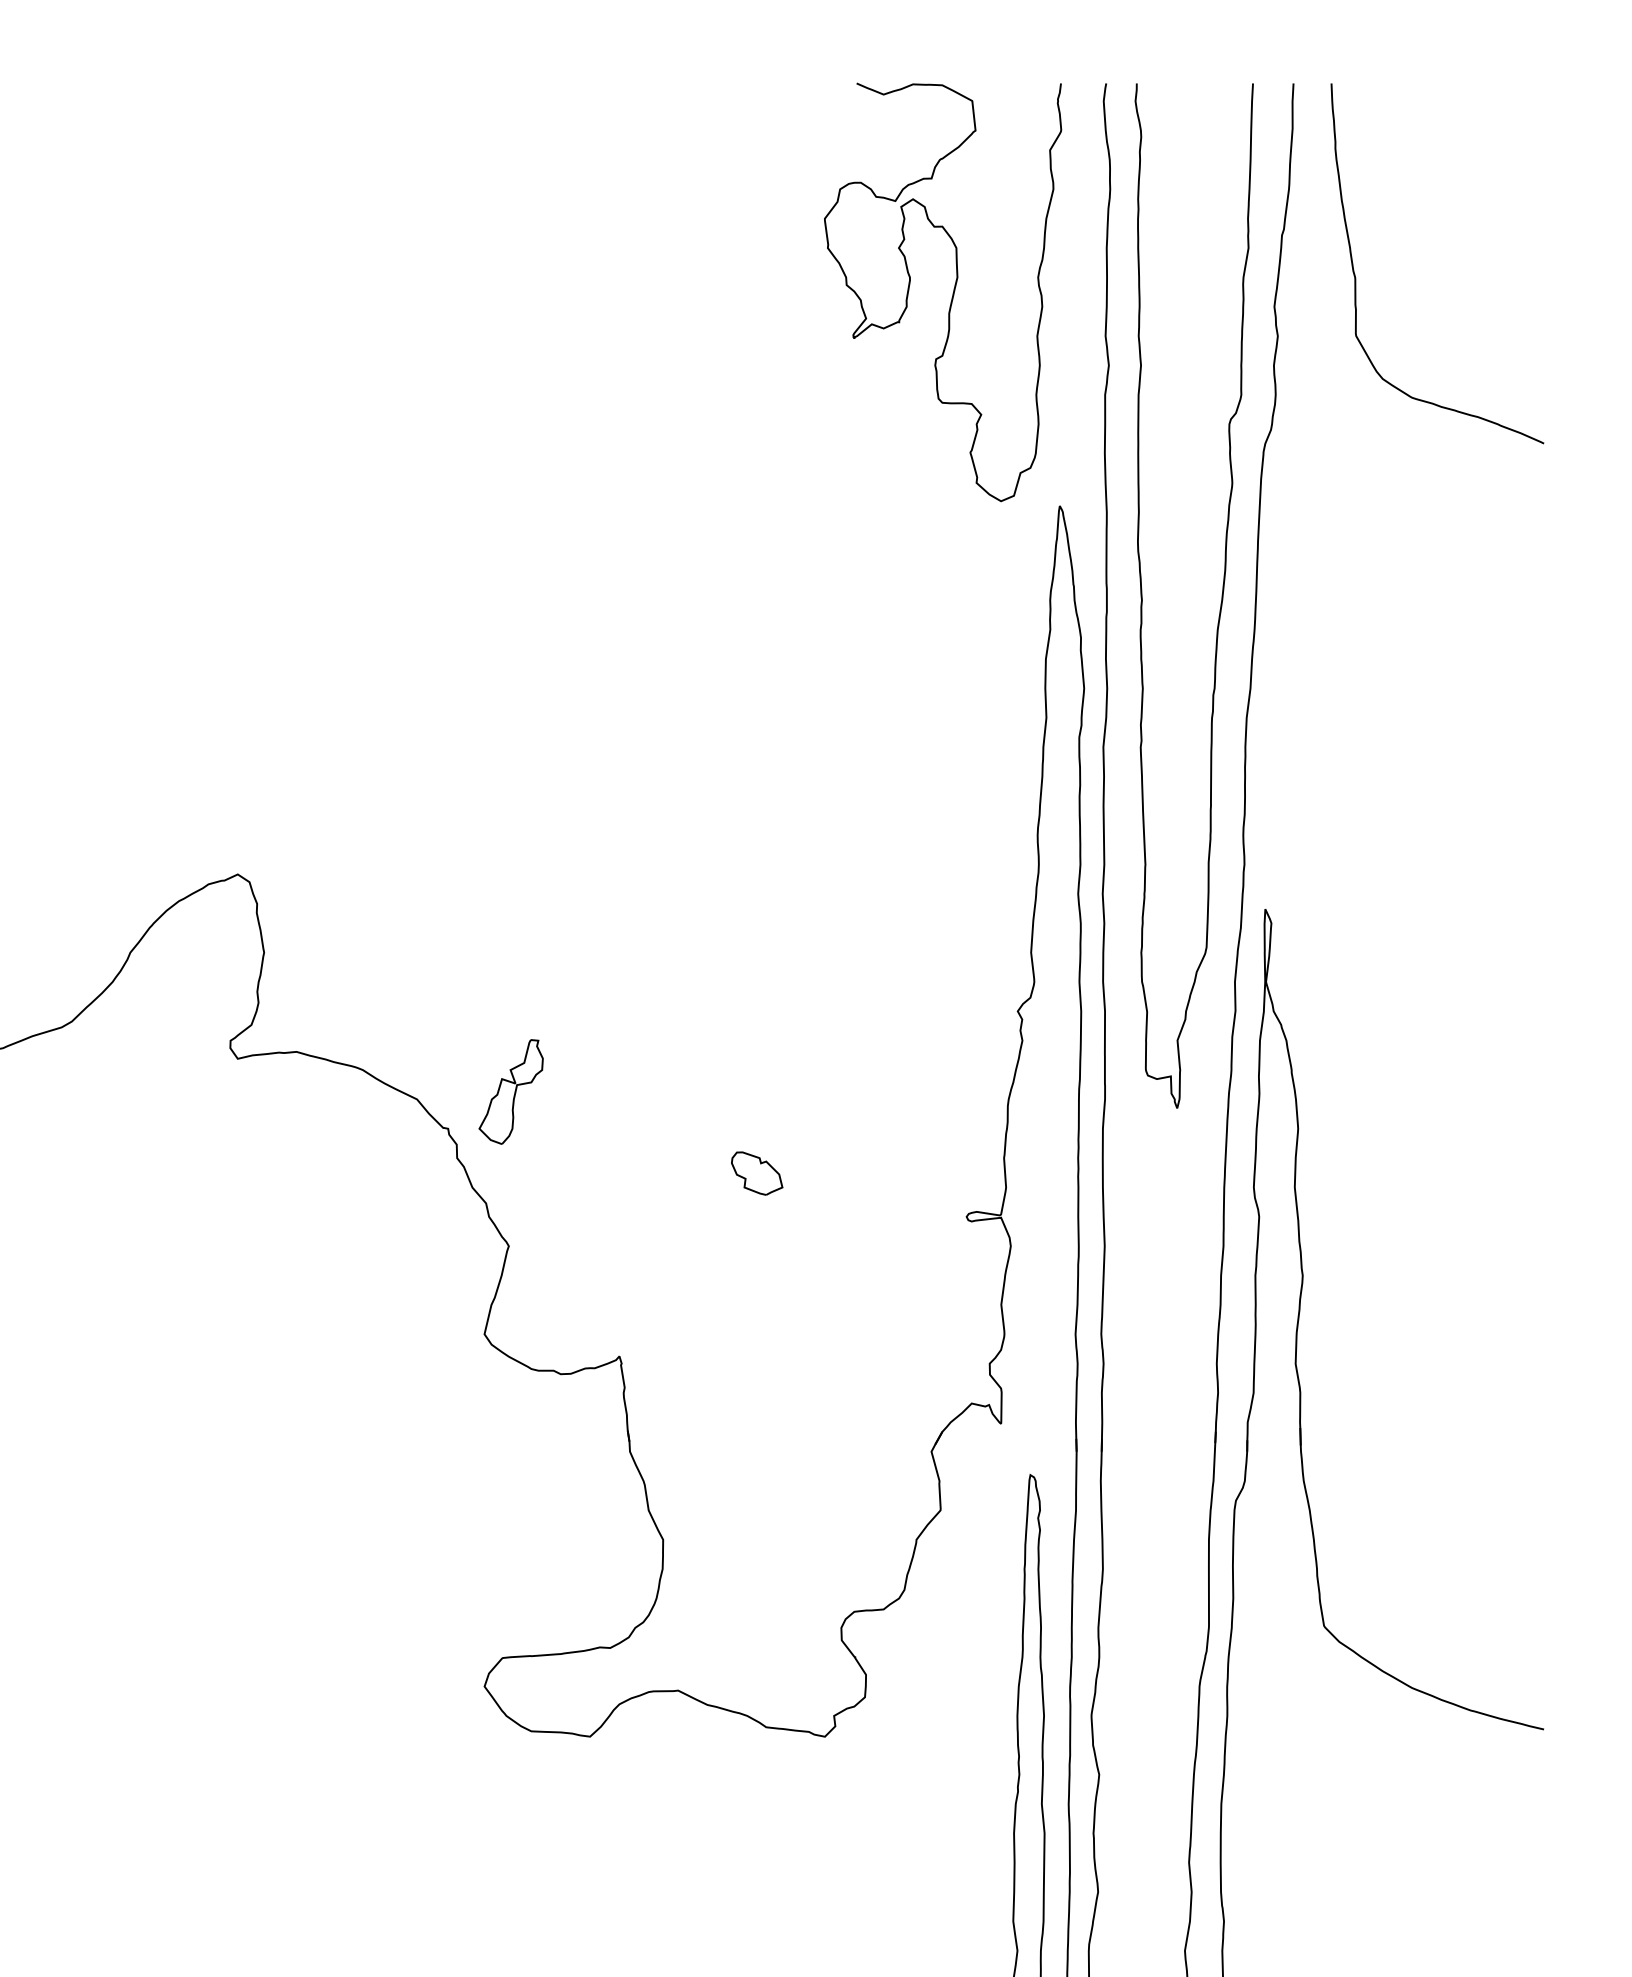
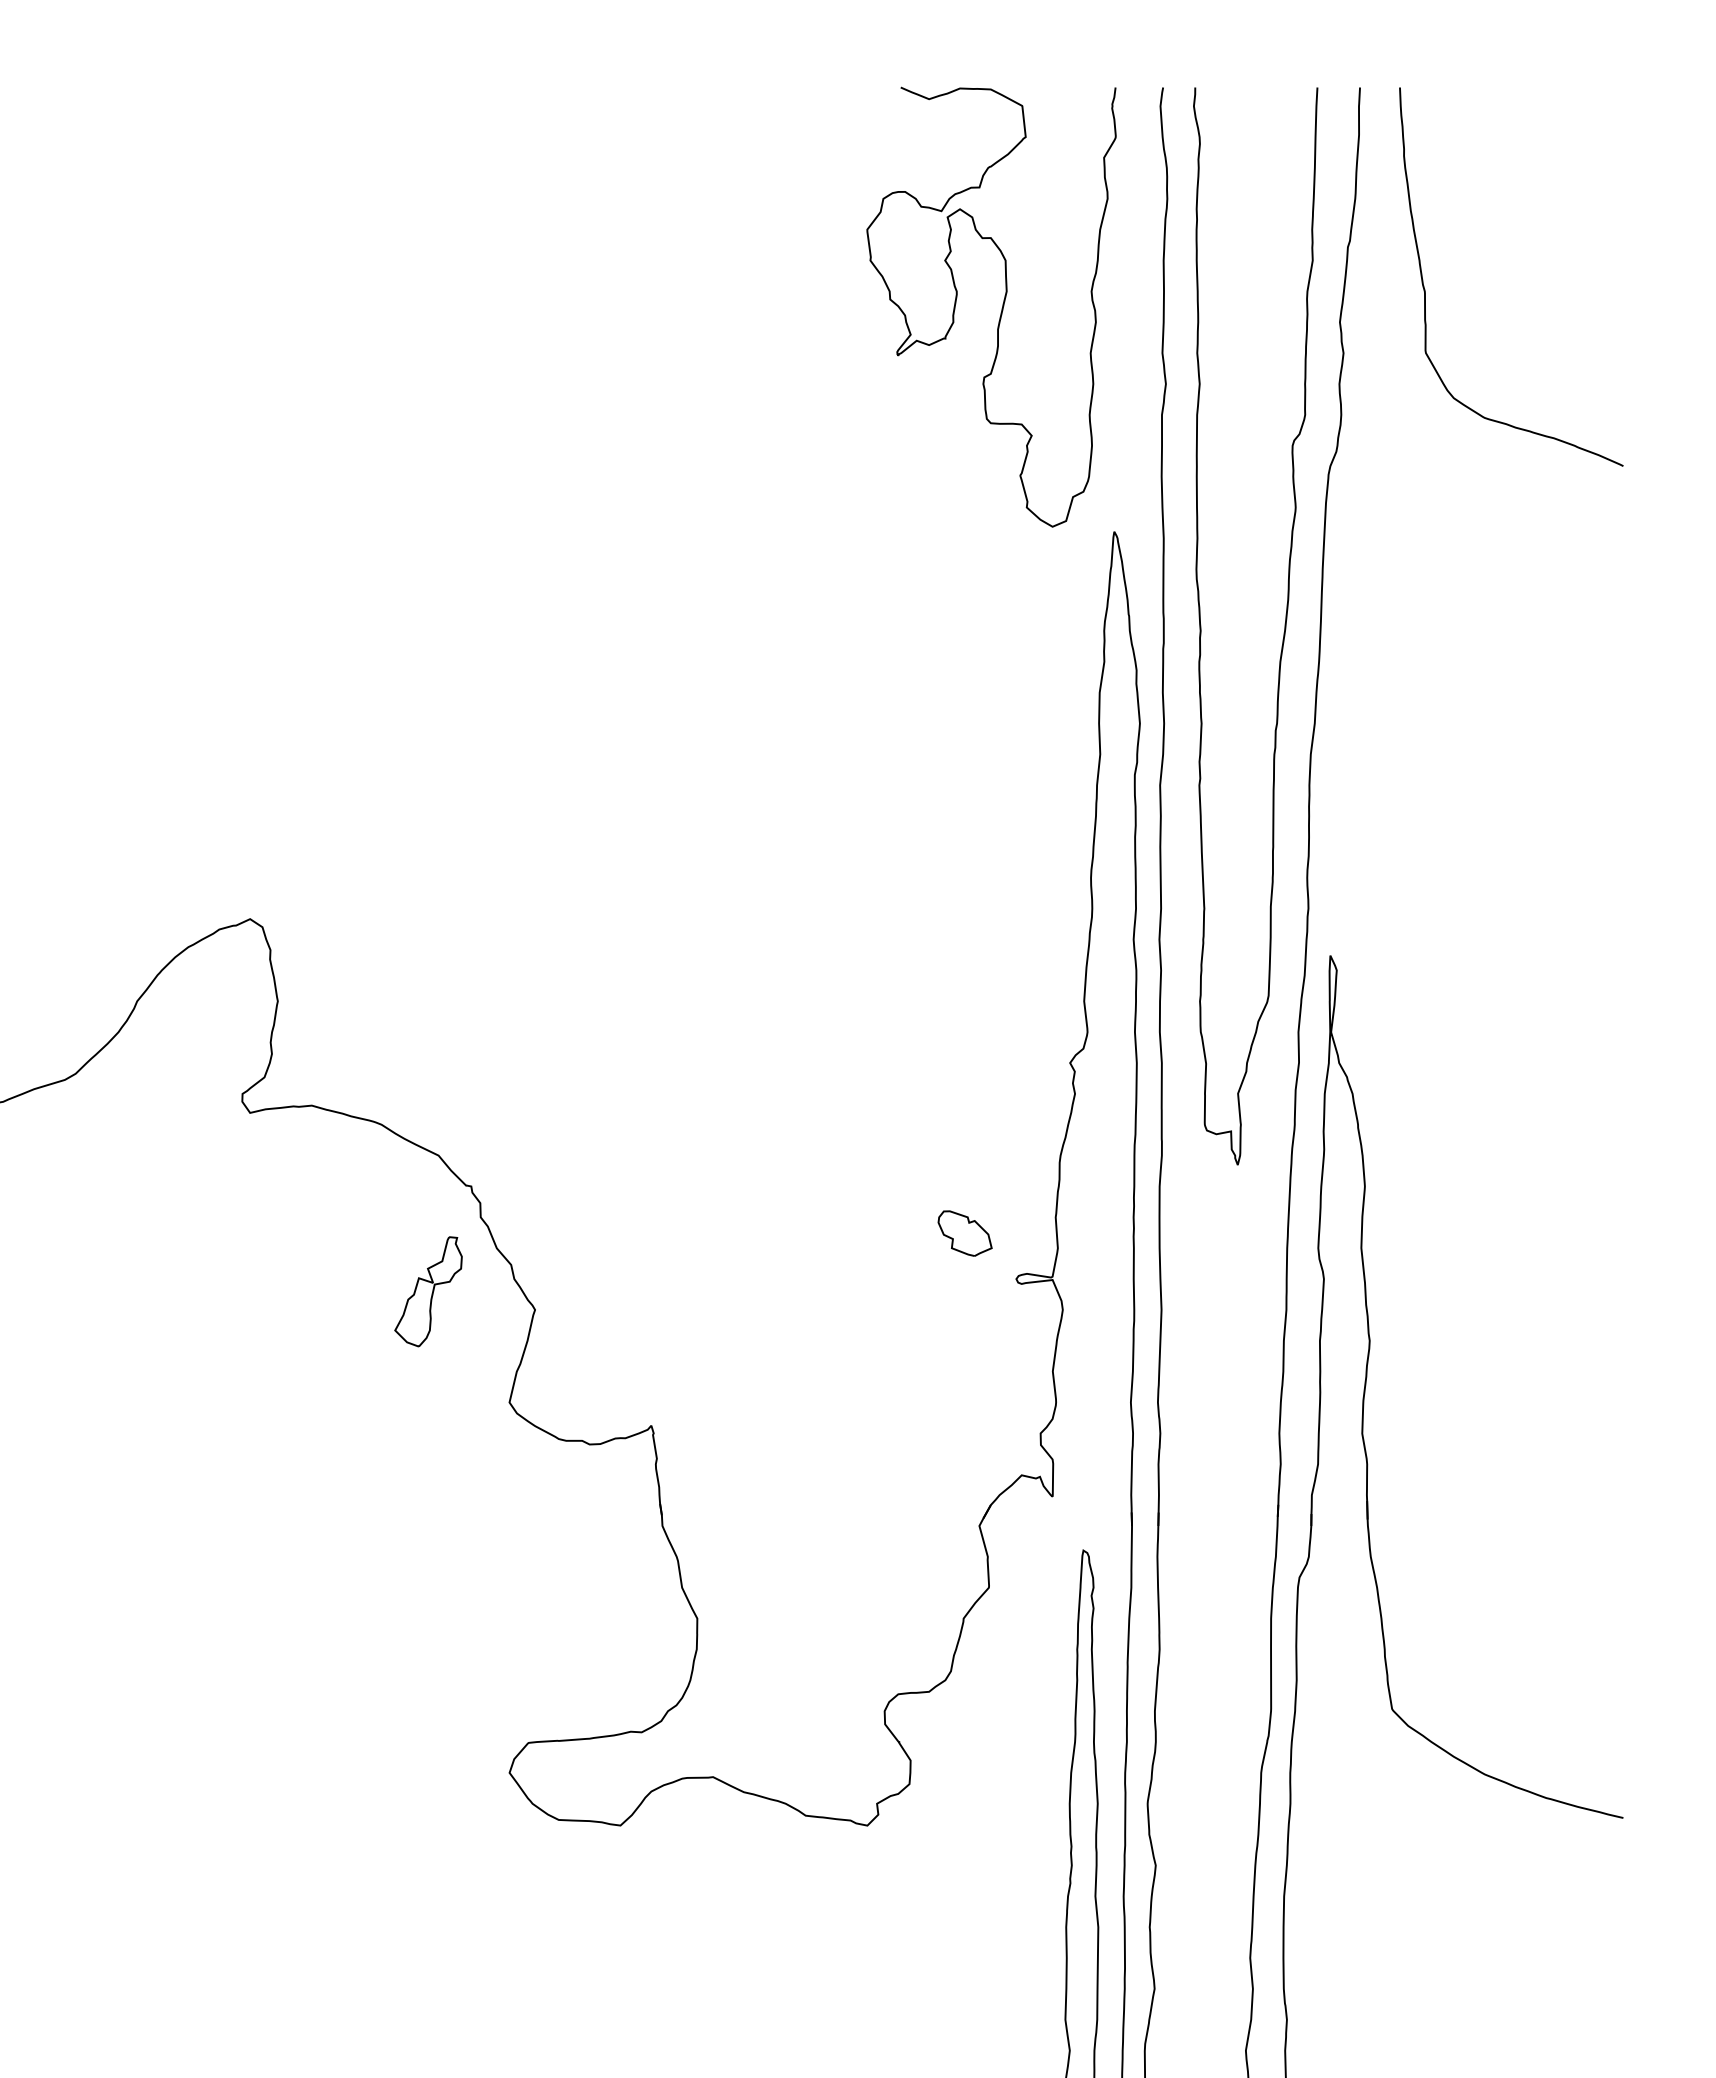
part: (511, 1091) -> (428, 1291), moved
part: (756, 1173) -> (964, 1233), moved

